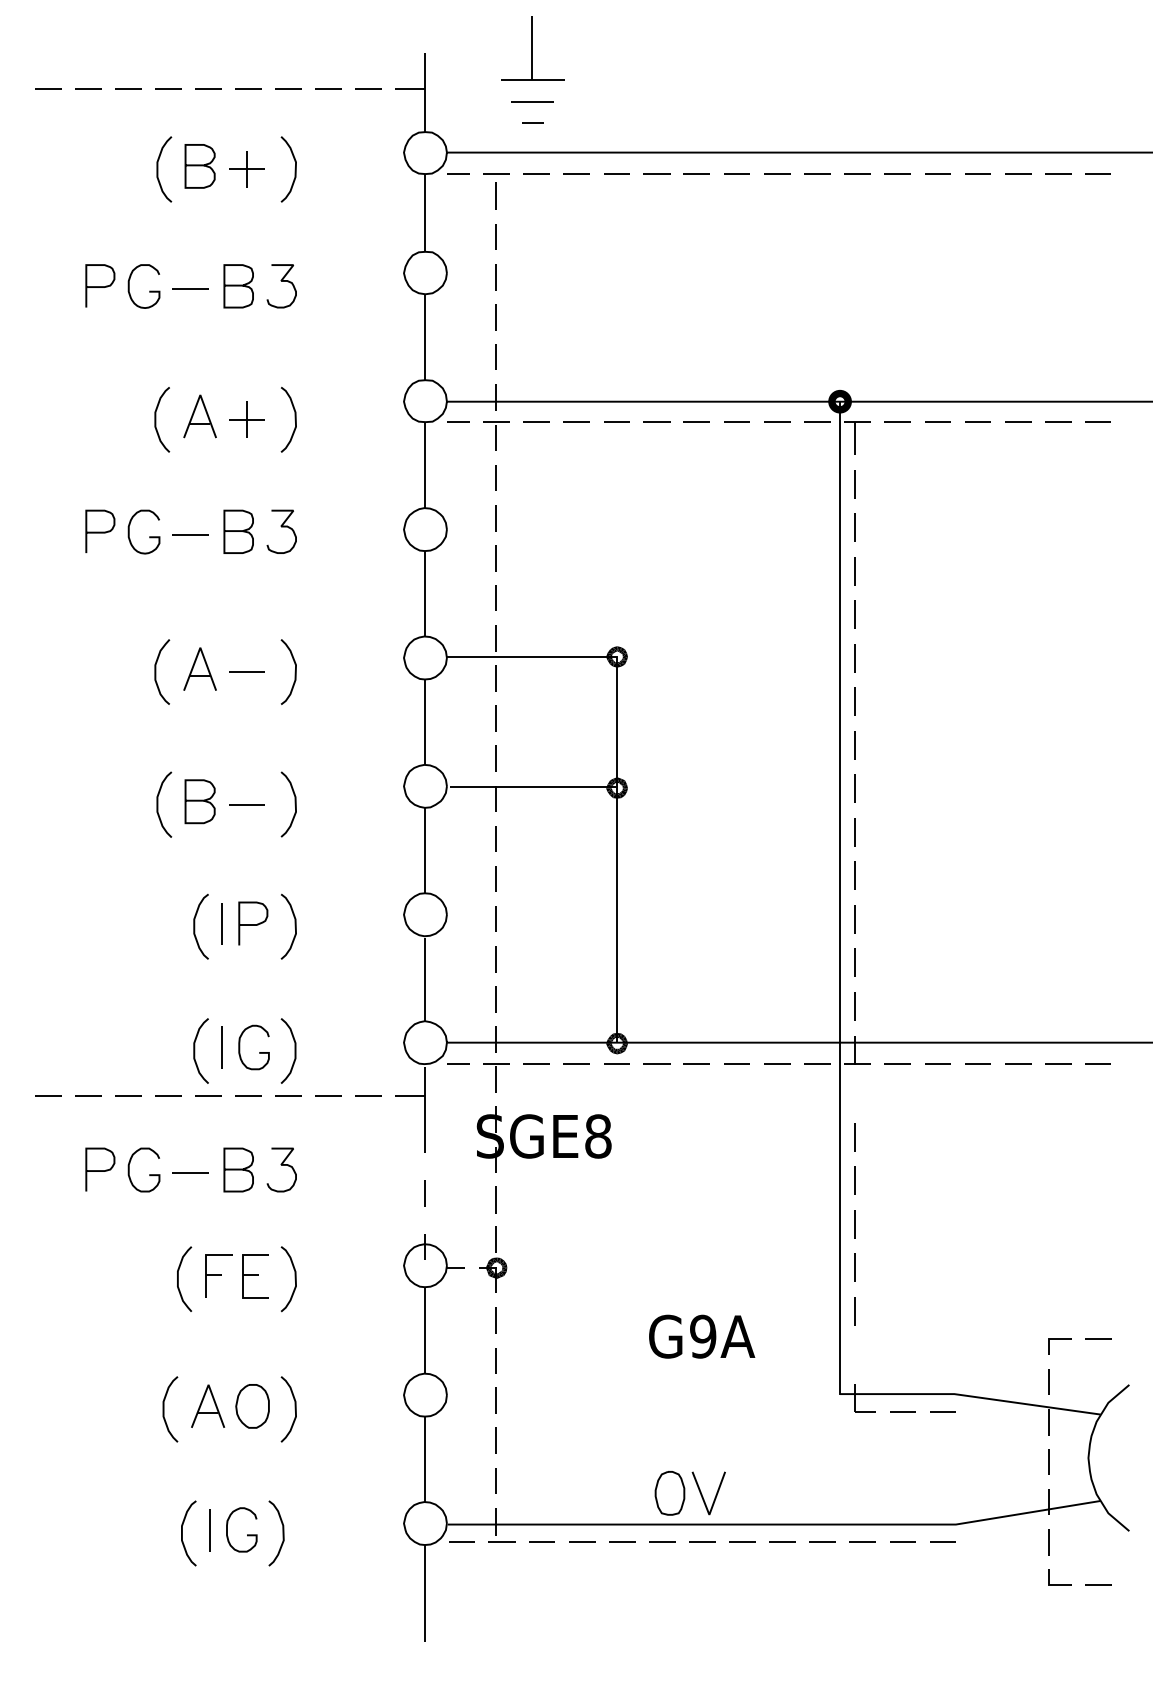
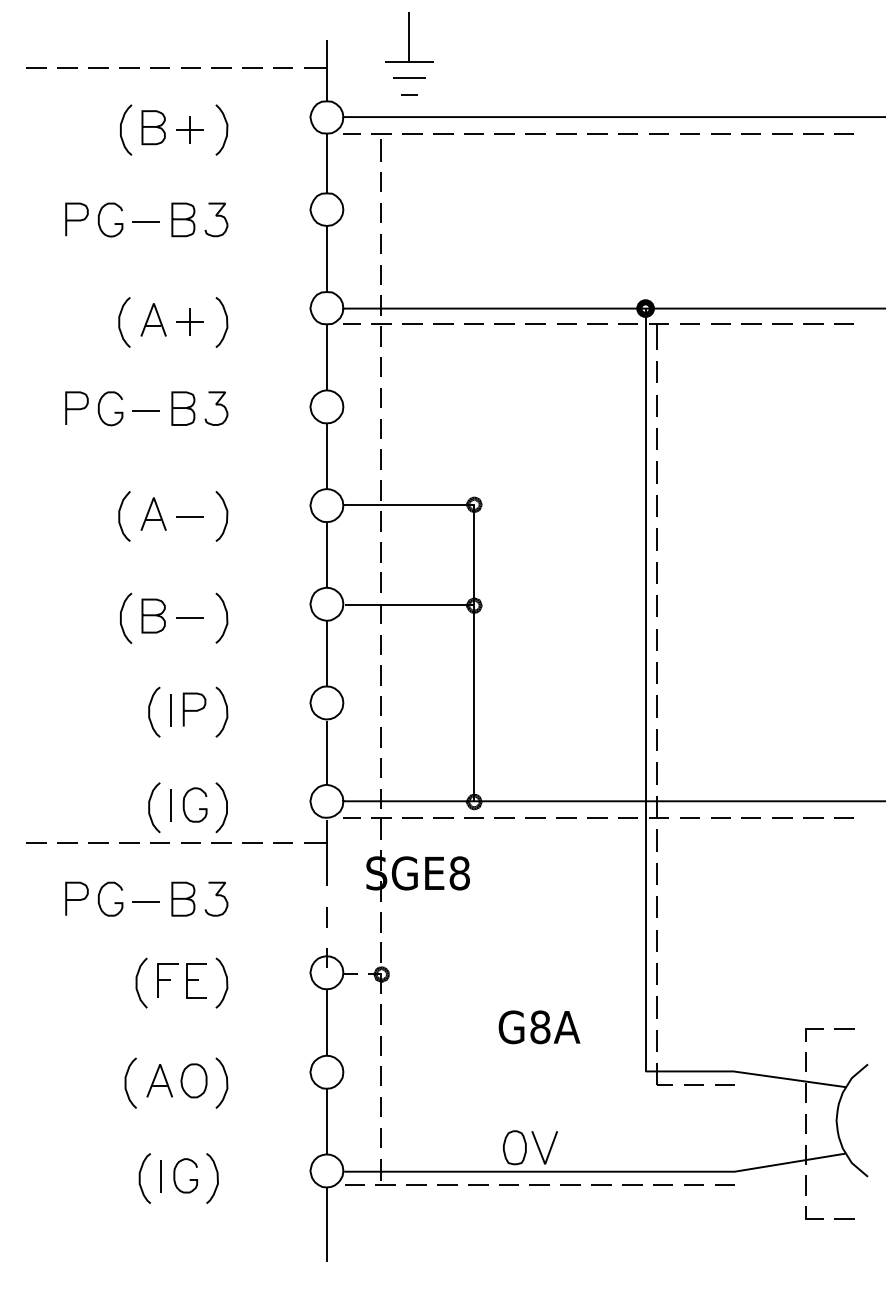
line: (855, 1093) -> (657, 840), added
text: (703, 1336) -> (540, 1027), G9A -> G8A
line: (855, 1354) -> (657, 1040), added

